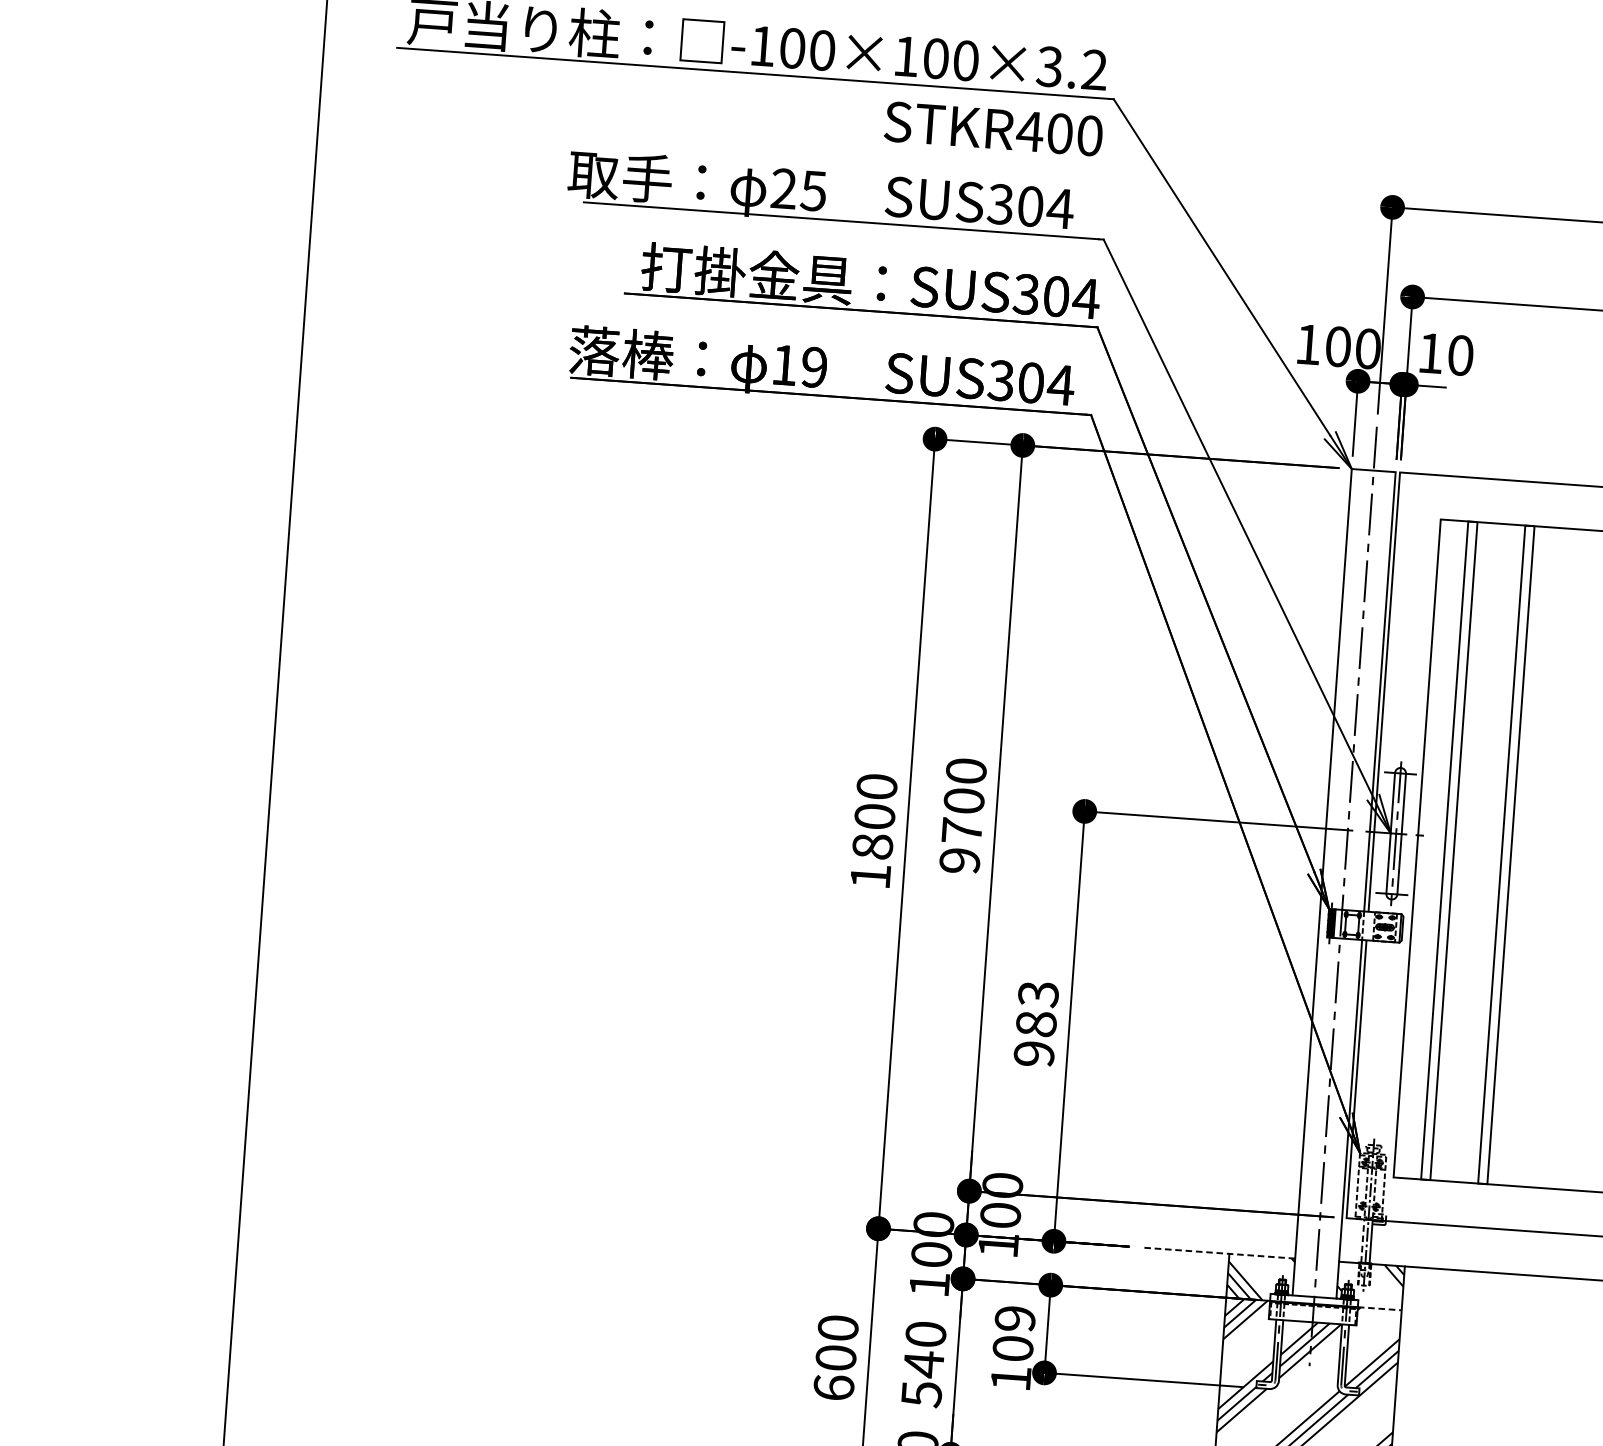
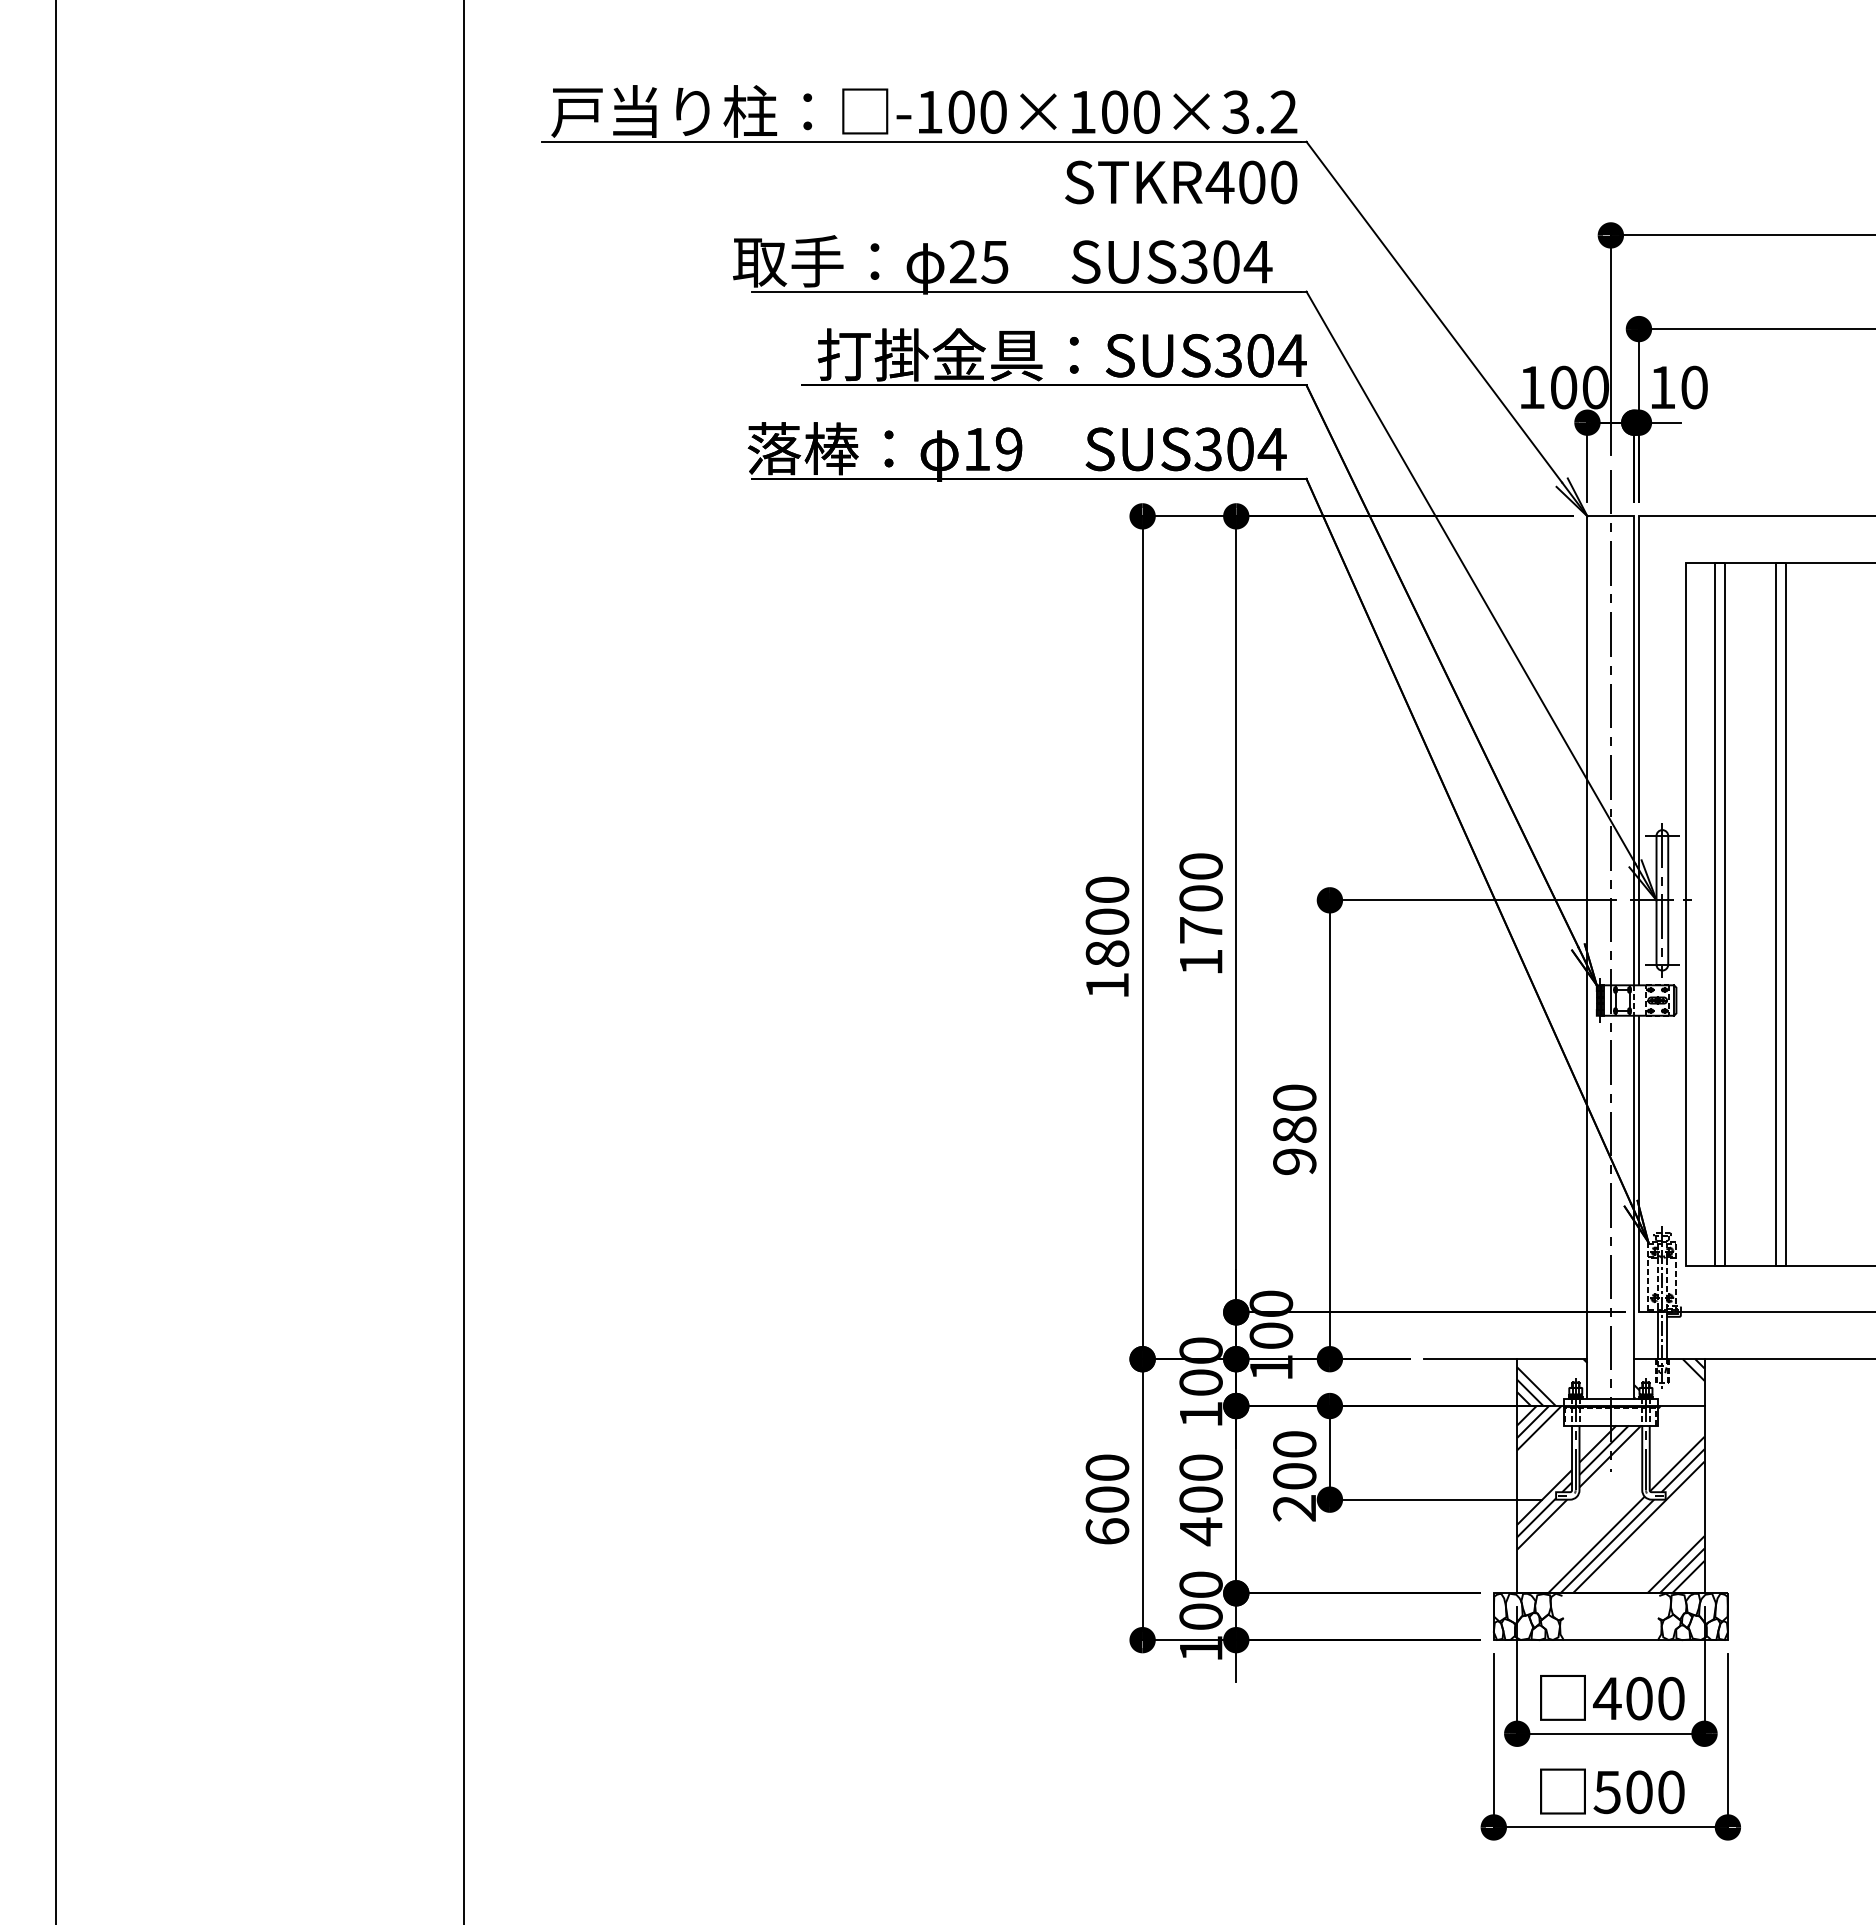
text: (959, 860) -> (1200, 962), 9700 -> 1700
text: (1038, 993) -> (1294, 1097), 983 -> 980
line: (1362, 1240) -> (1657, 1334), dashed -> solid
line: (1218, 1253) -> (1505, 1359), dashed -> solid
line: (1380, 1309) -> (1681, 1406), dashed -> solid
text: (1012, 1348) -> (1294, 1476), 109 -> 200
text: (922, 1379) -> (1200, 1515), 540 -> 400

